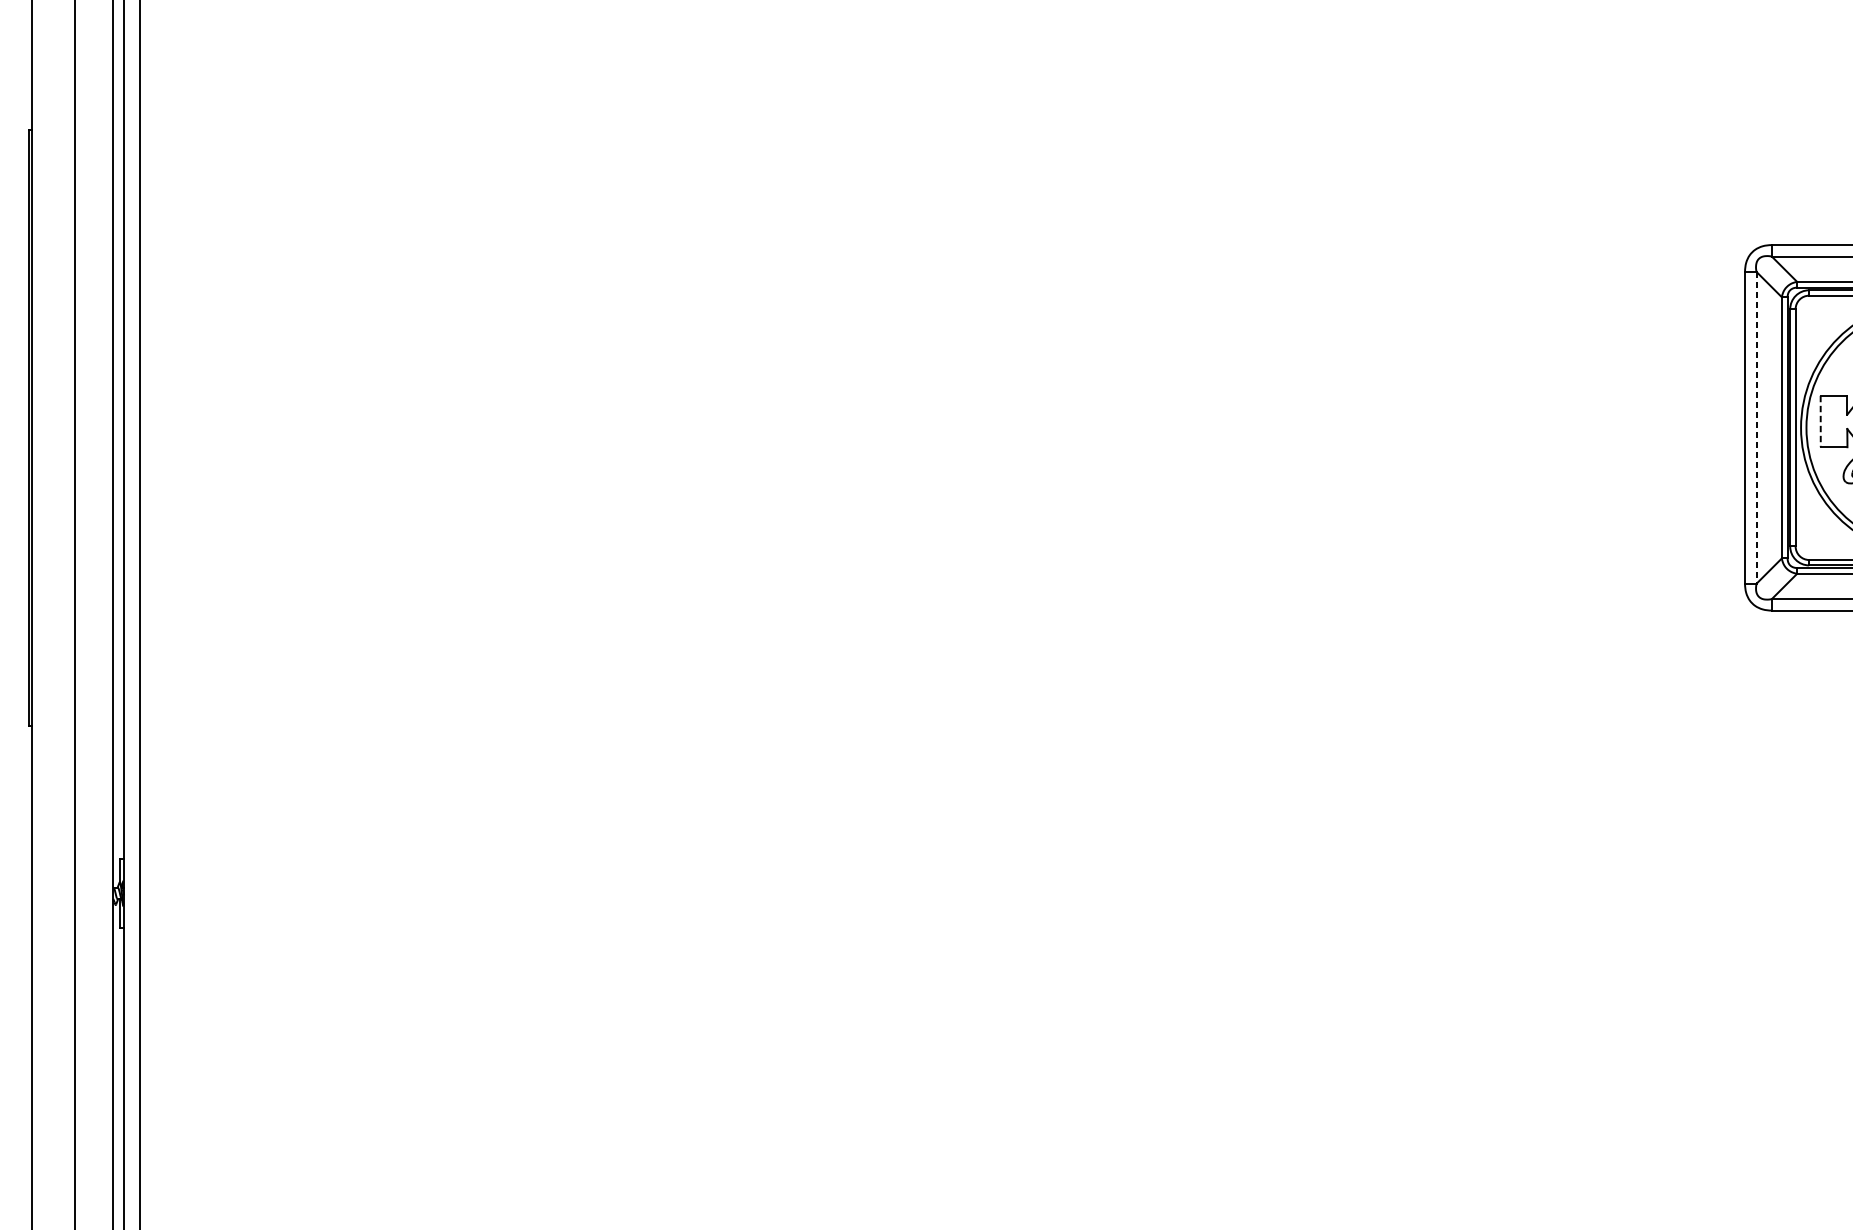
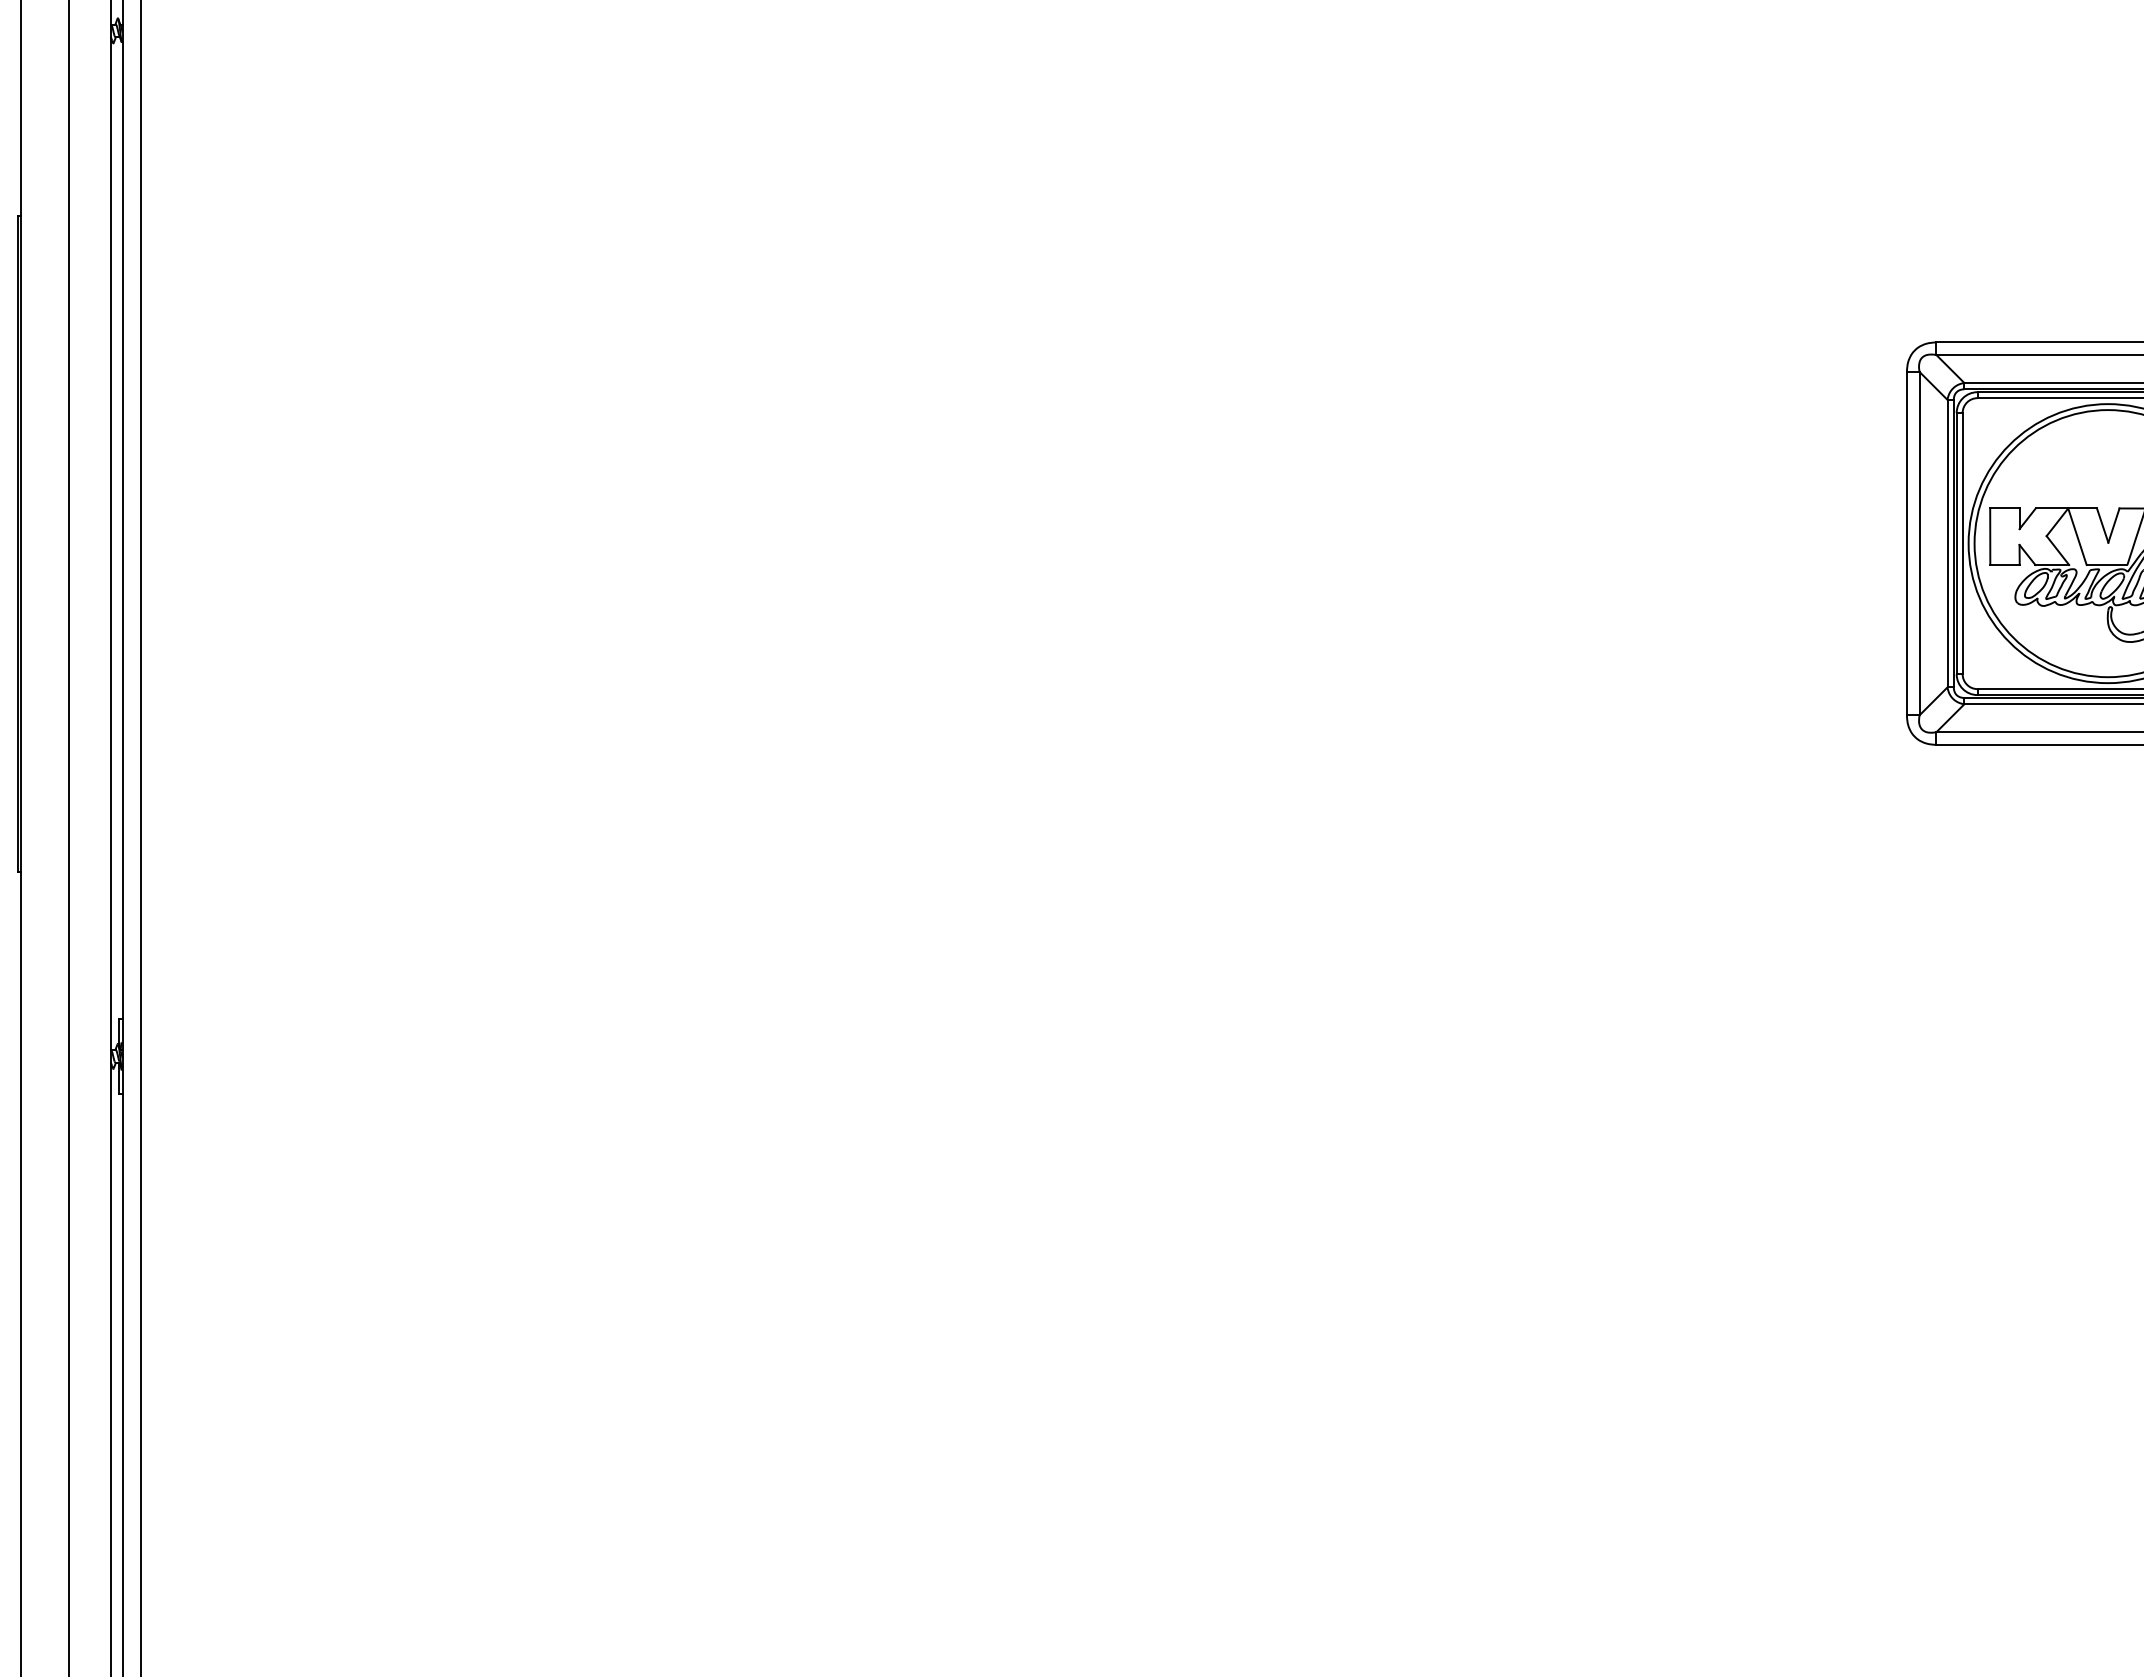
line: (1820, 422) -> (1990, 537), dashed -> solid
line: (1756, 427) -> (1919, 543), dashed -> solid

